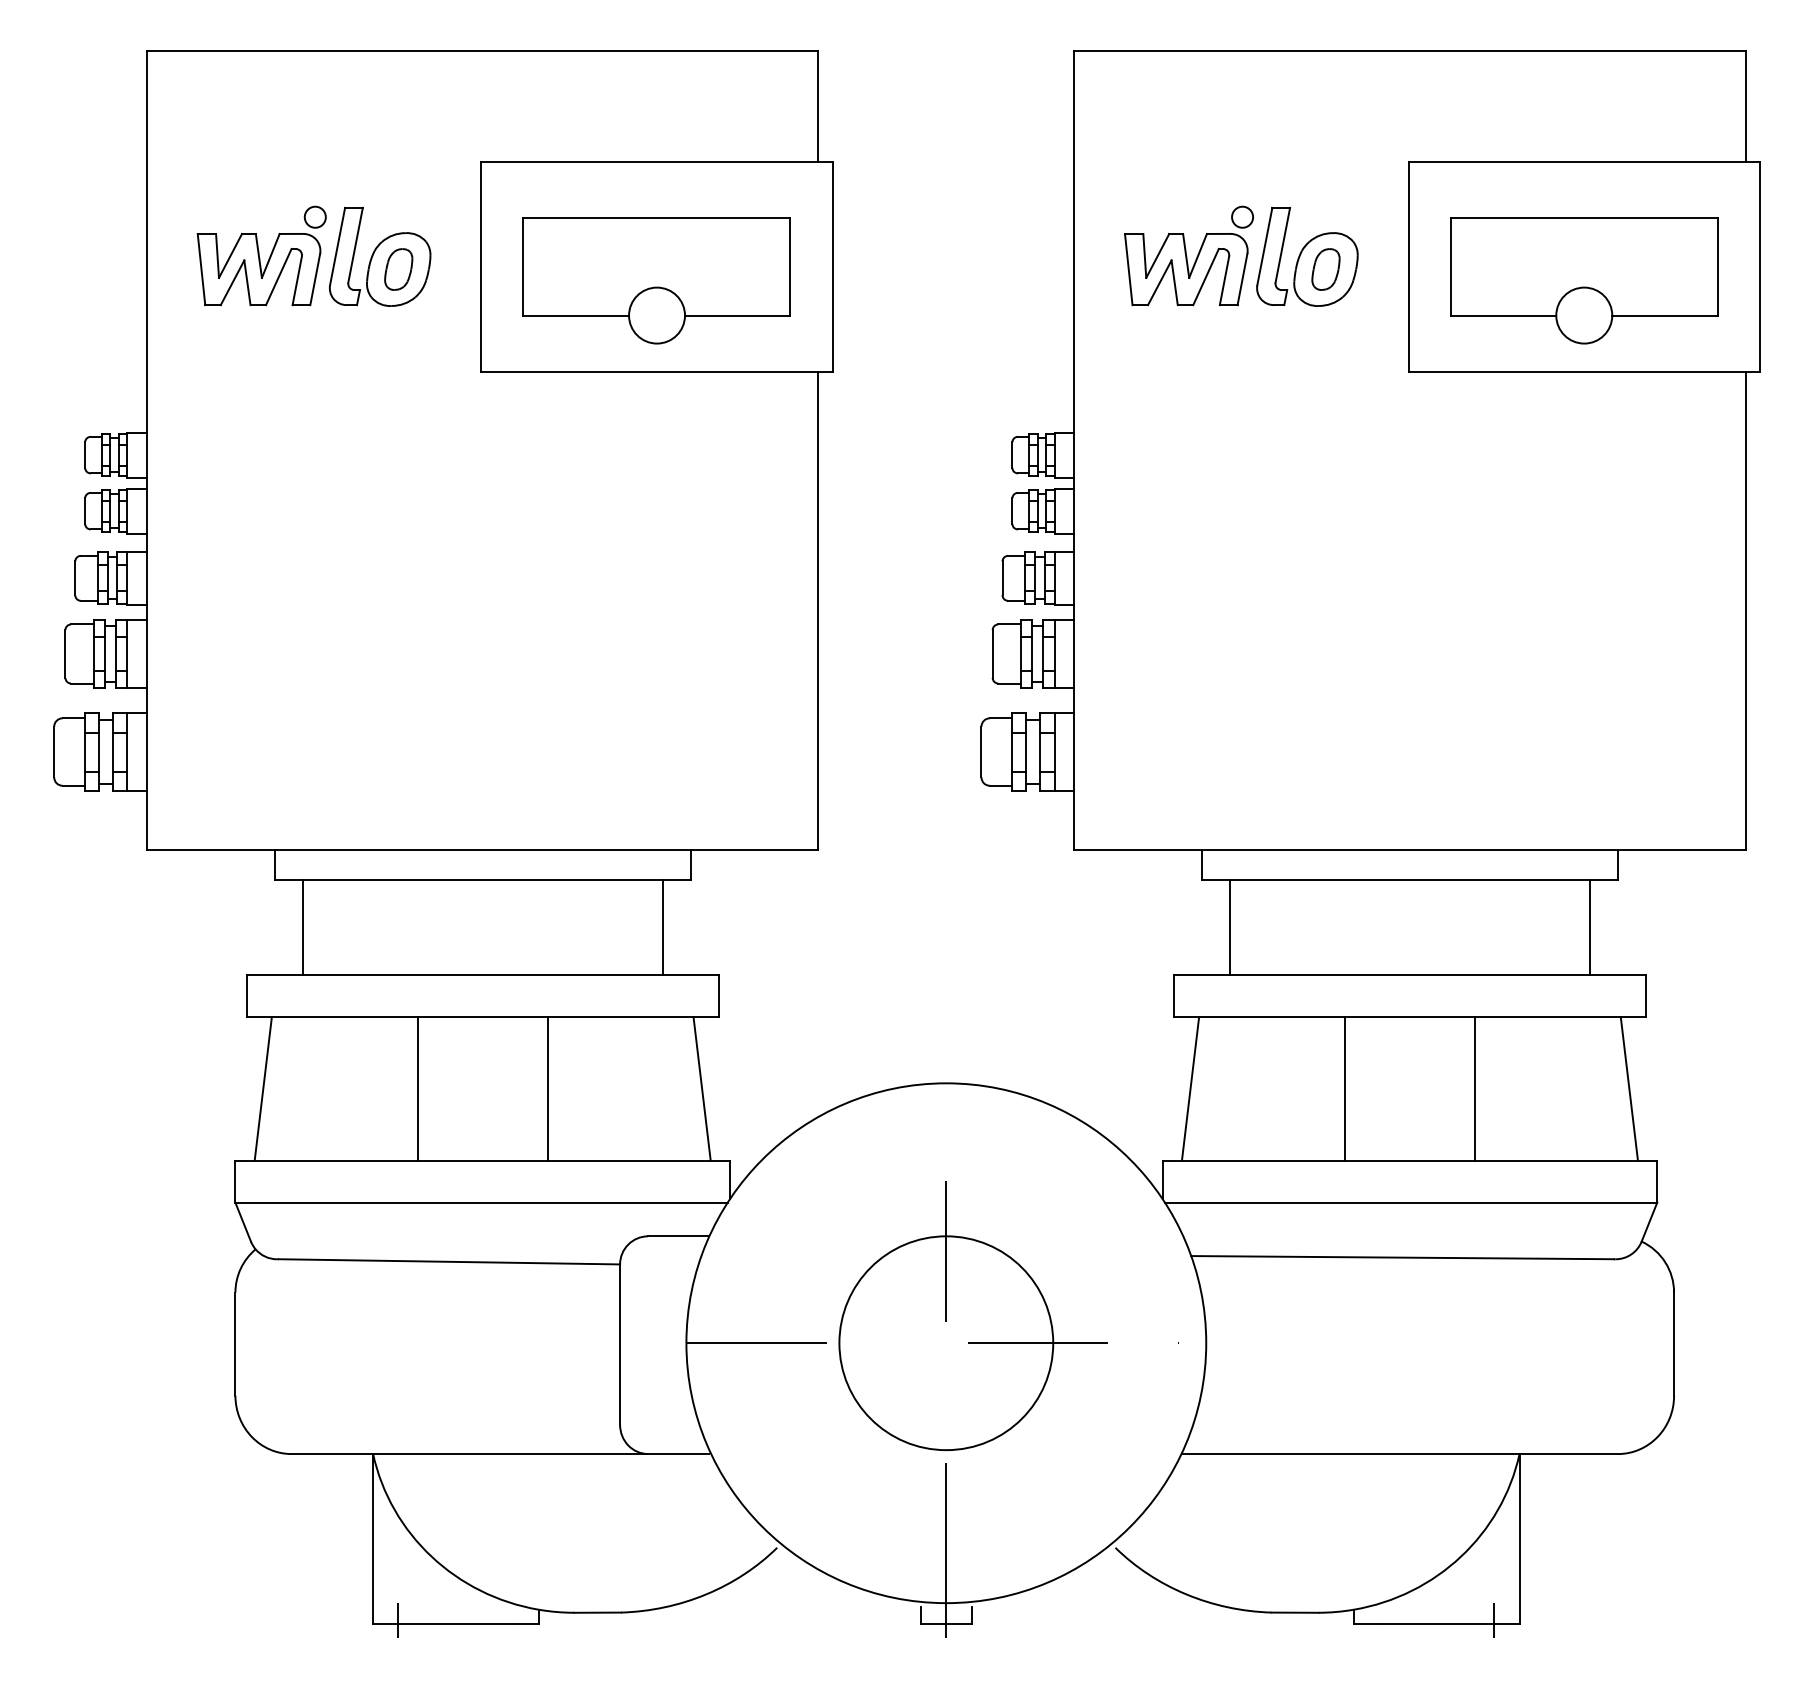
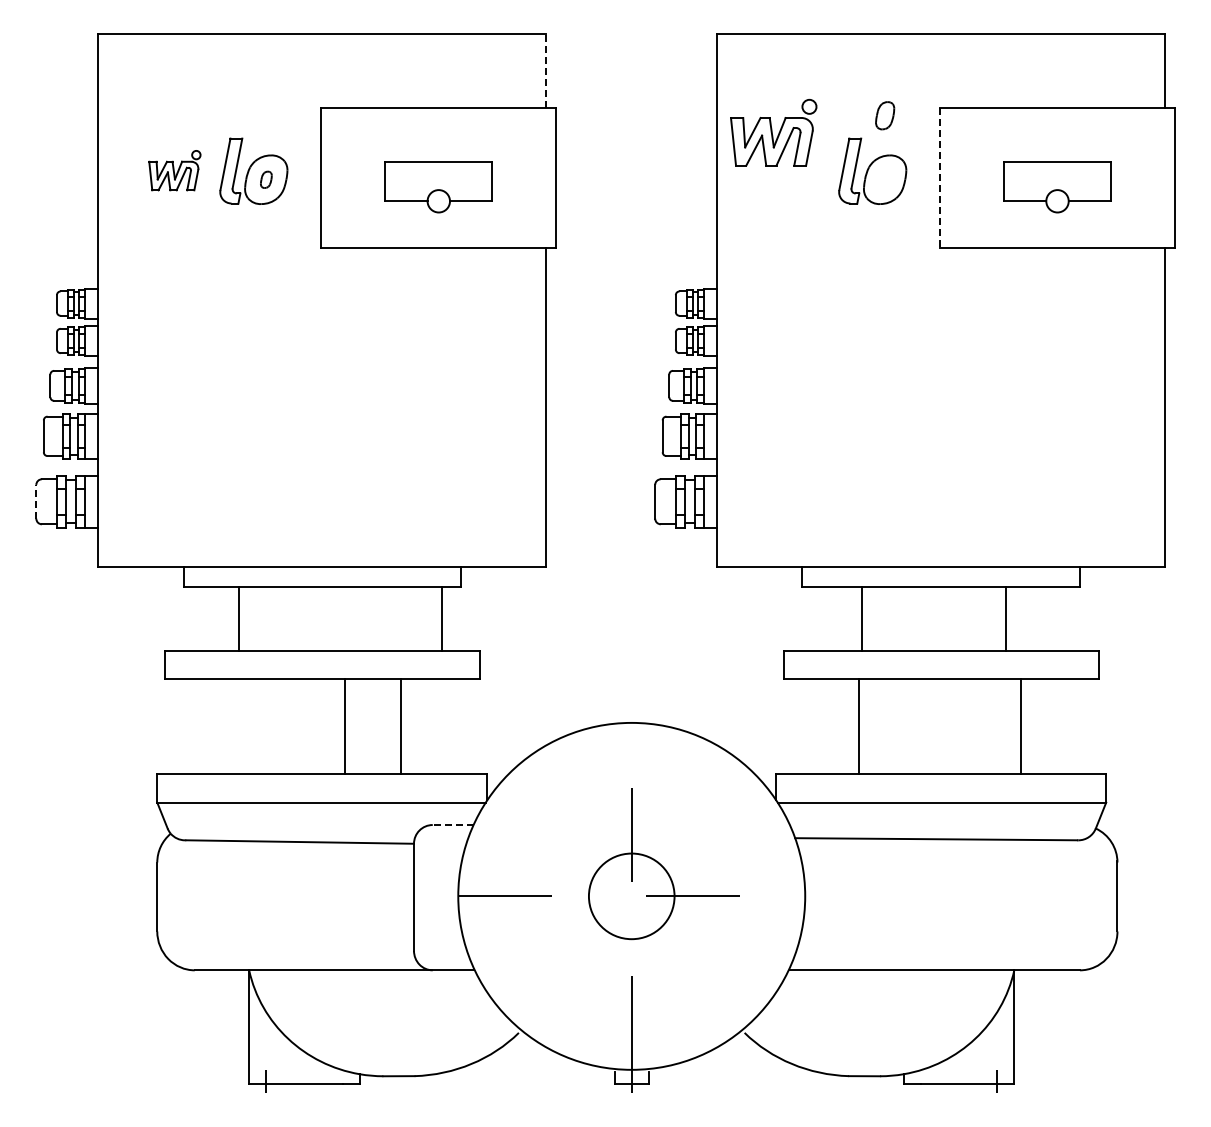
line: (818, 105) -> (546, 70), solid -> dashed
part: (261, 255) -> (174, 170), size x0.6
part: (1188, 255) -> (773, 132), moved
line: (1408, 267) -> (940, 178), solid -> dashed
part: (399, 269) -> (266, 179), size x0.6
part: (1326, 269) -> (885, 115), moved
part: (656, 281) -> (438, 187), size x0.6
part: (1584, 281) -> (1057, 187), size x0.6
line: (54, 751) -> (36, 501), solid -> dashed
line: (303, 926) -> (239, 618), moved
line: (1230, 926) -> (862, 618), moved
line: (1590, 926) -> (1006, 618), moved
line: (262, 1088) -> (175, 726), removed
line: (417, 1088) -> (344, 726), moved
line: (547, 1088) -> (400, 726), moved
line: (701, 1088) -> (468, 726), removed
line: (1190, 1088) -> (794, 726), removed
line: (1344, 1088) -> (858, 726), moved
line: (1474, 1088) -> (1020, 726), moved
line: (1629, 1088) -> (1087, 726), removed
line: (677, 1237) -> (452, 825), solid -> dashed
circle: (945, 1343) -> (631, 896), size x0.6

